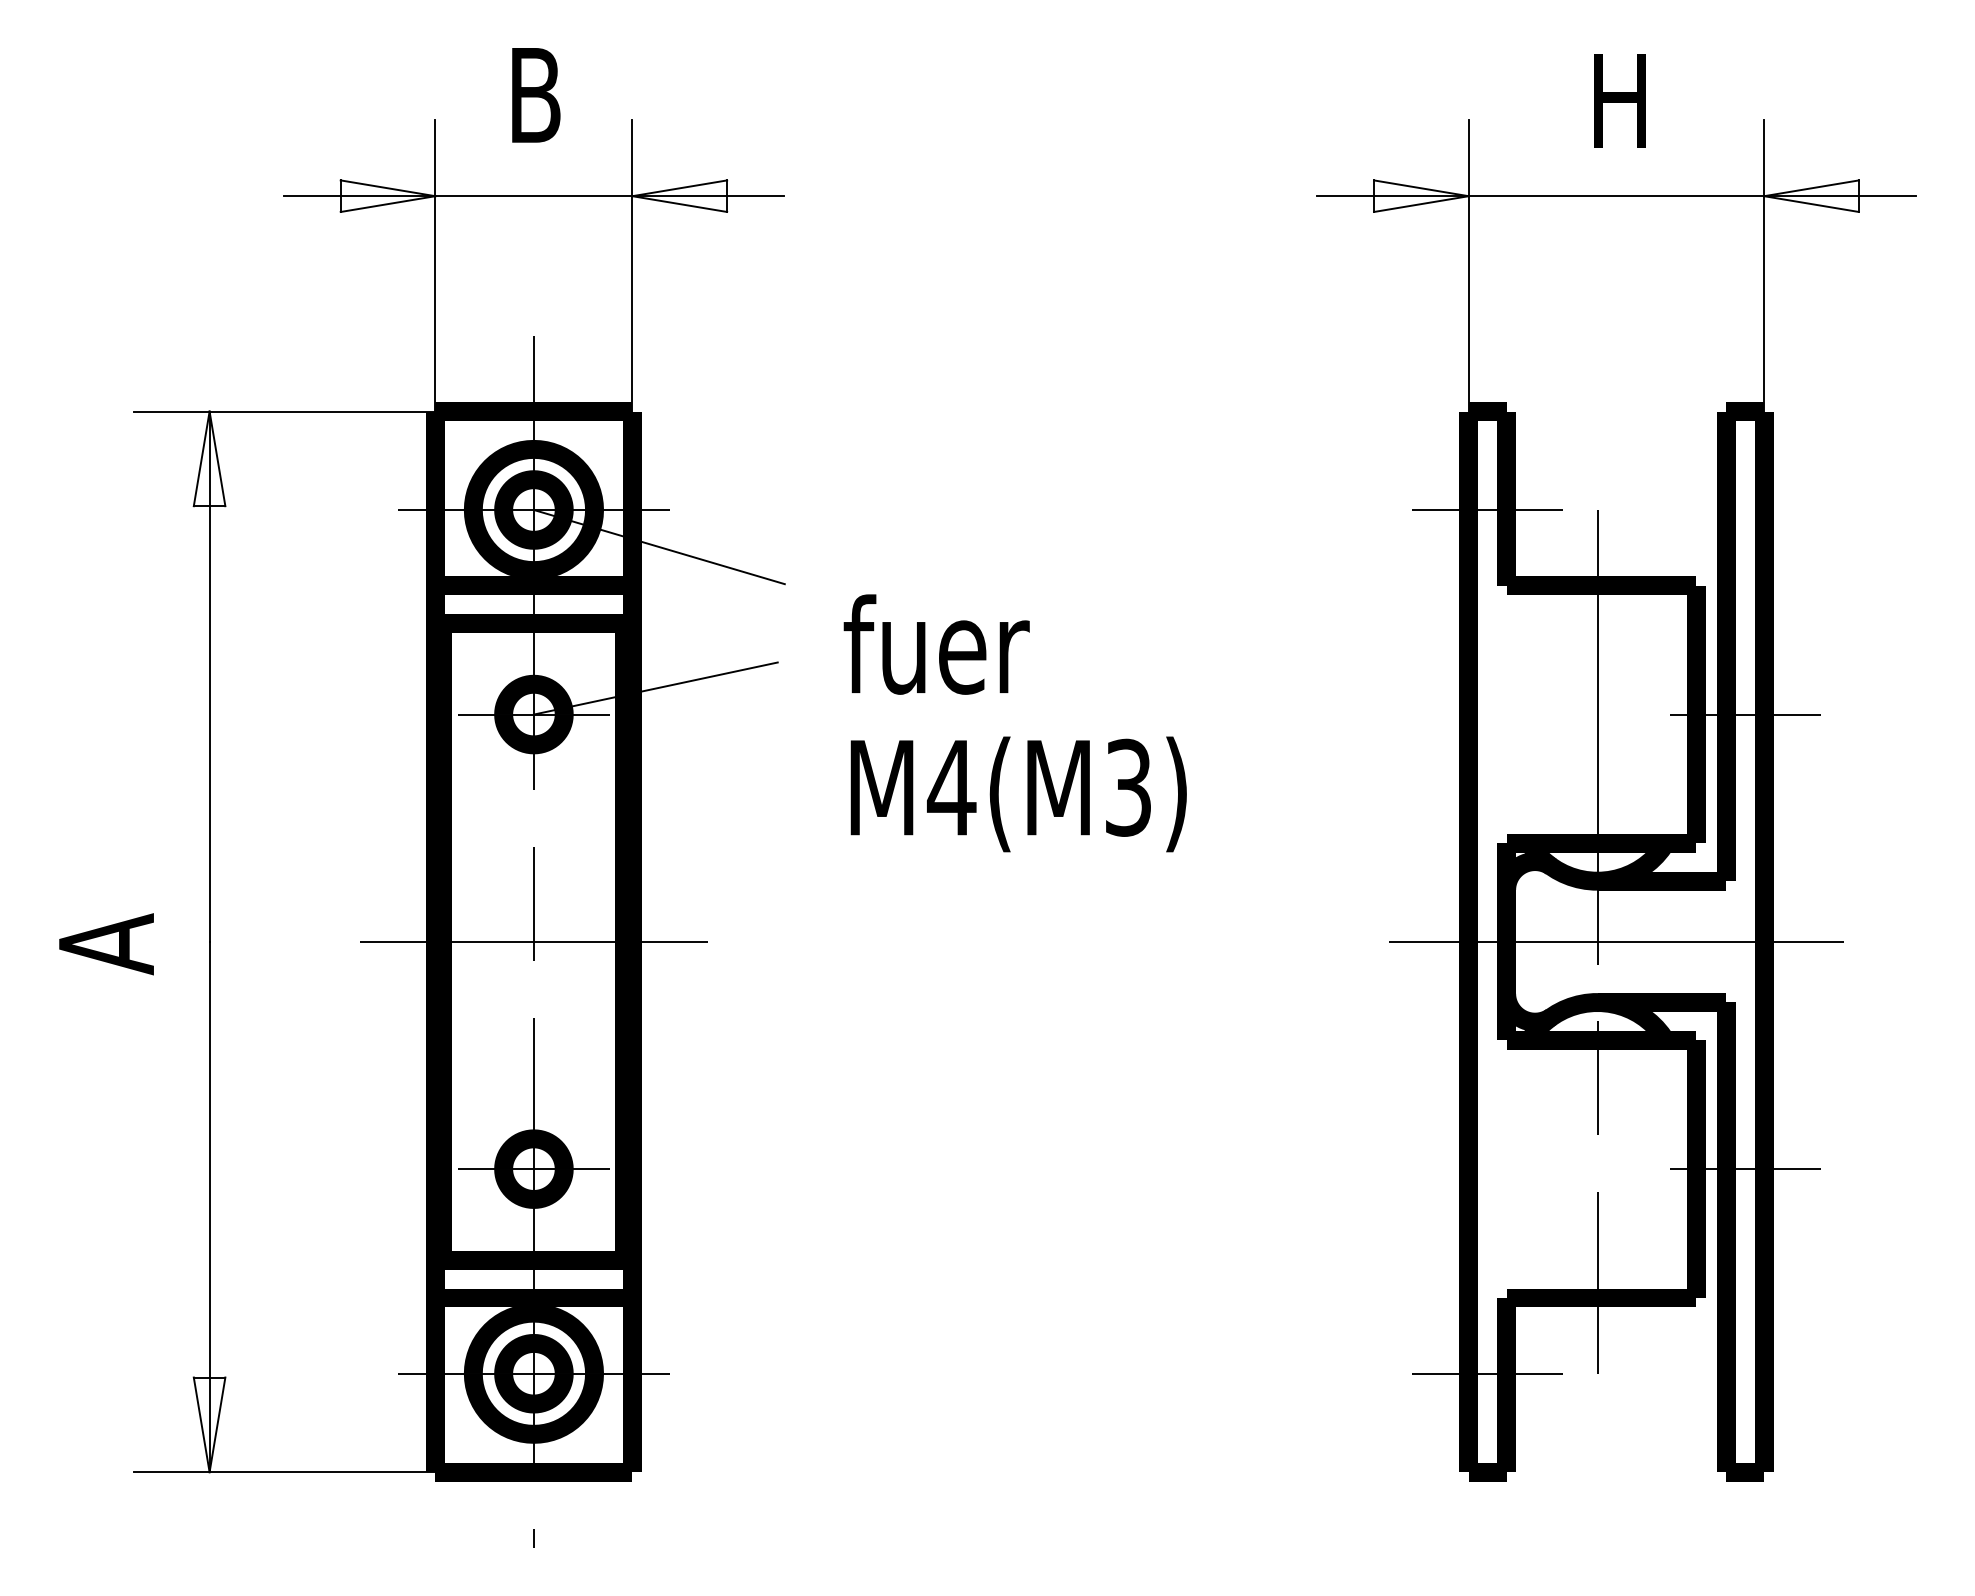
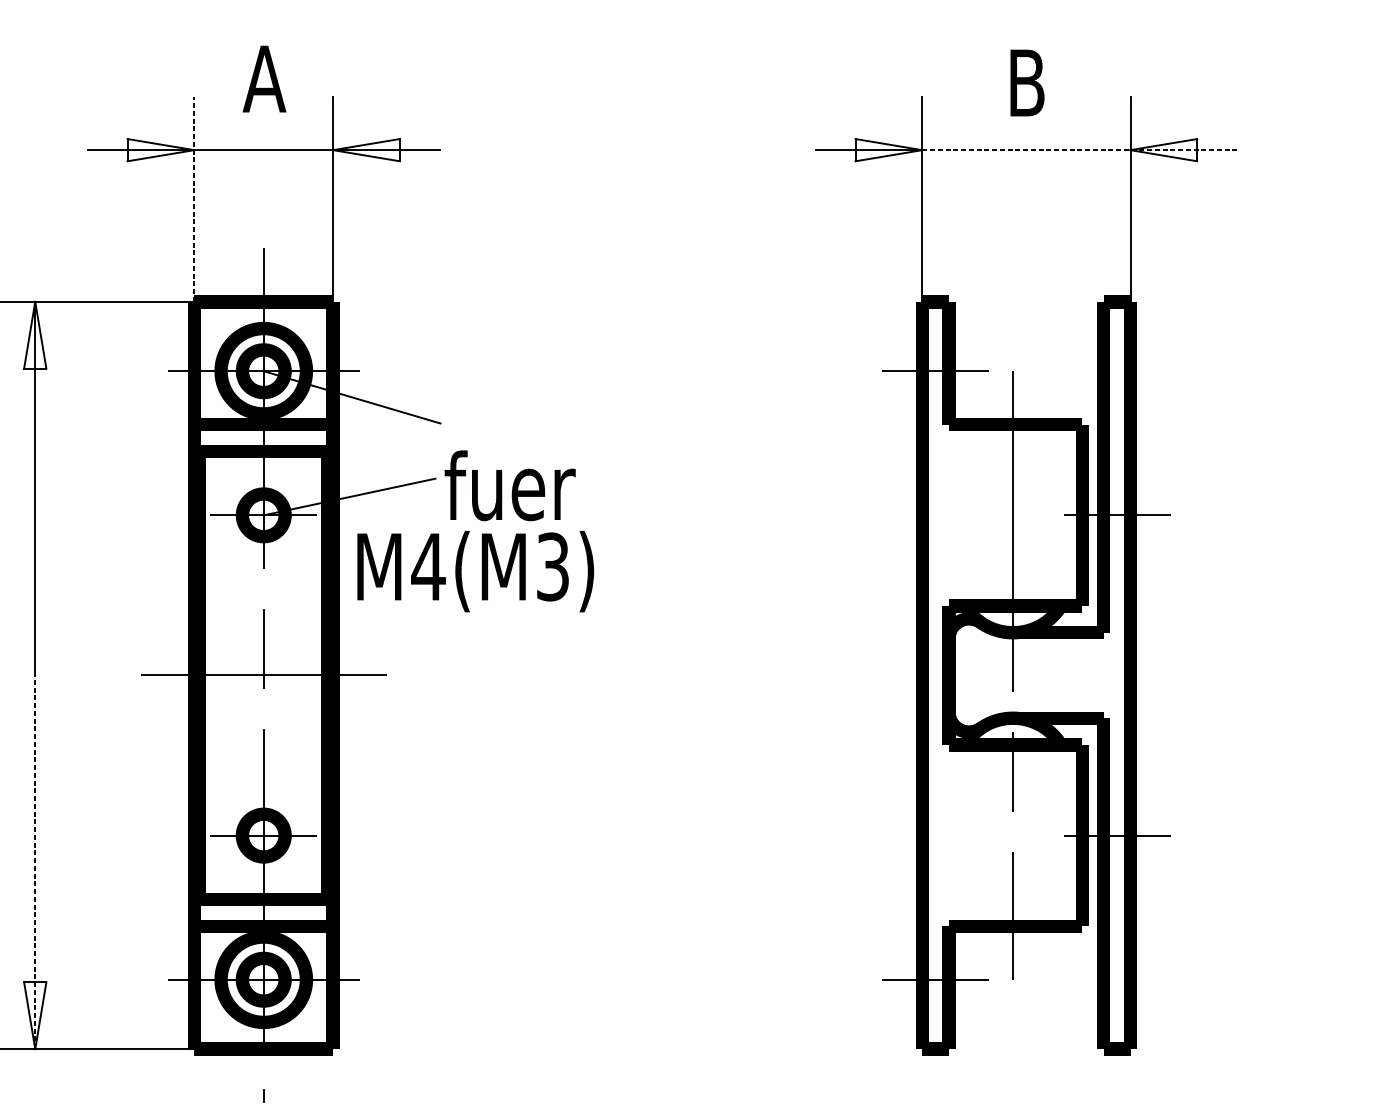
text: (534, 95) -> (264, 79), B -> A
text: (1619, 100) -> (1028, 82), H -> B
line: (1692, 196) -> (1079, 150), solid -> dashed
line: (435, 265) -> (194, 198), solid -> dashed
text: (936, 644) -> (510, 485), moved
text: (1018, 794) -> (475, 571), moved
line: (1616, 941) -> (1026, 675), removed
line: (209, 1206) -> (35, 861), solid -> dashed

